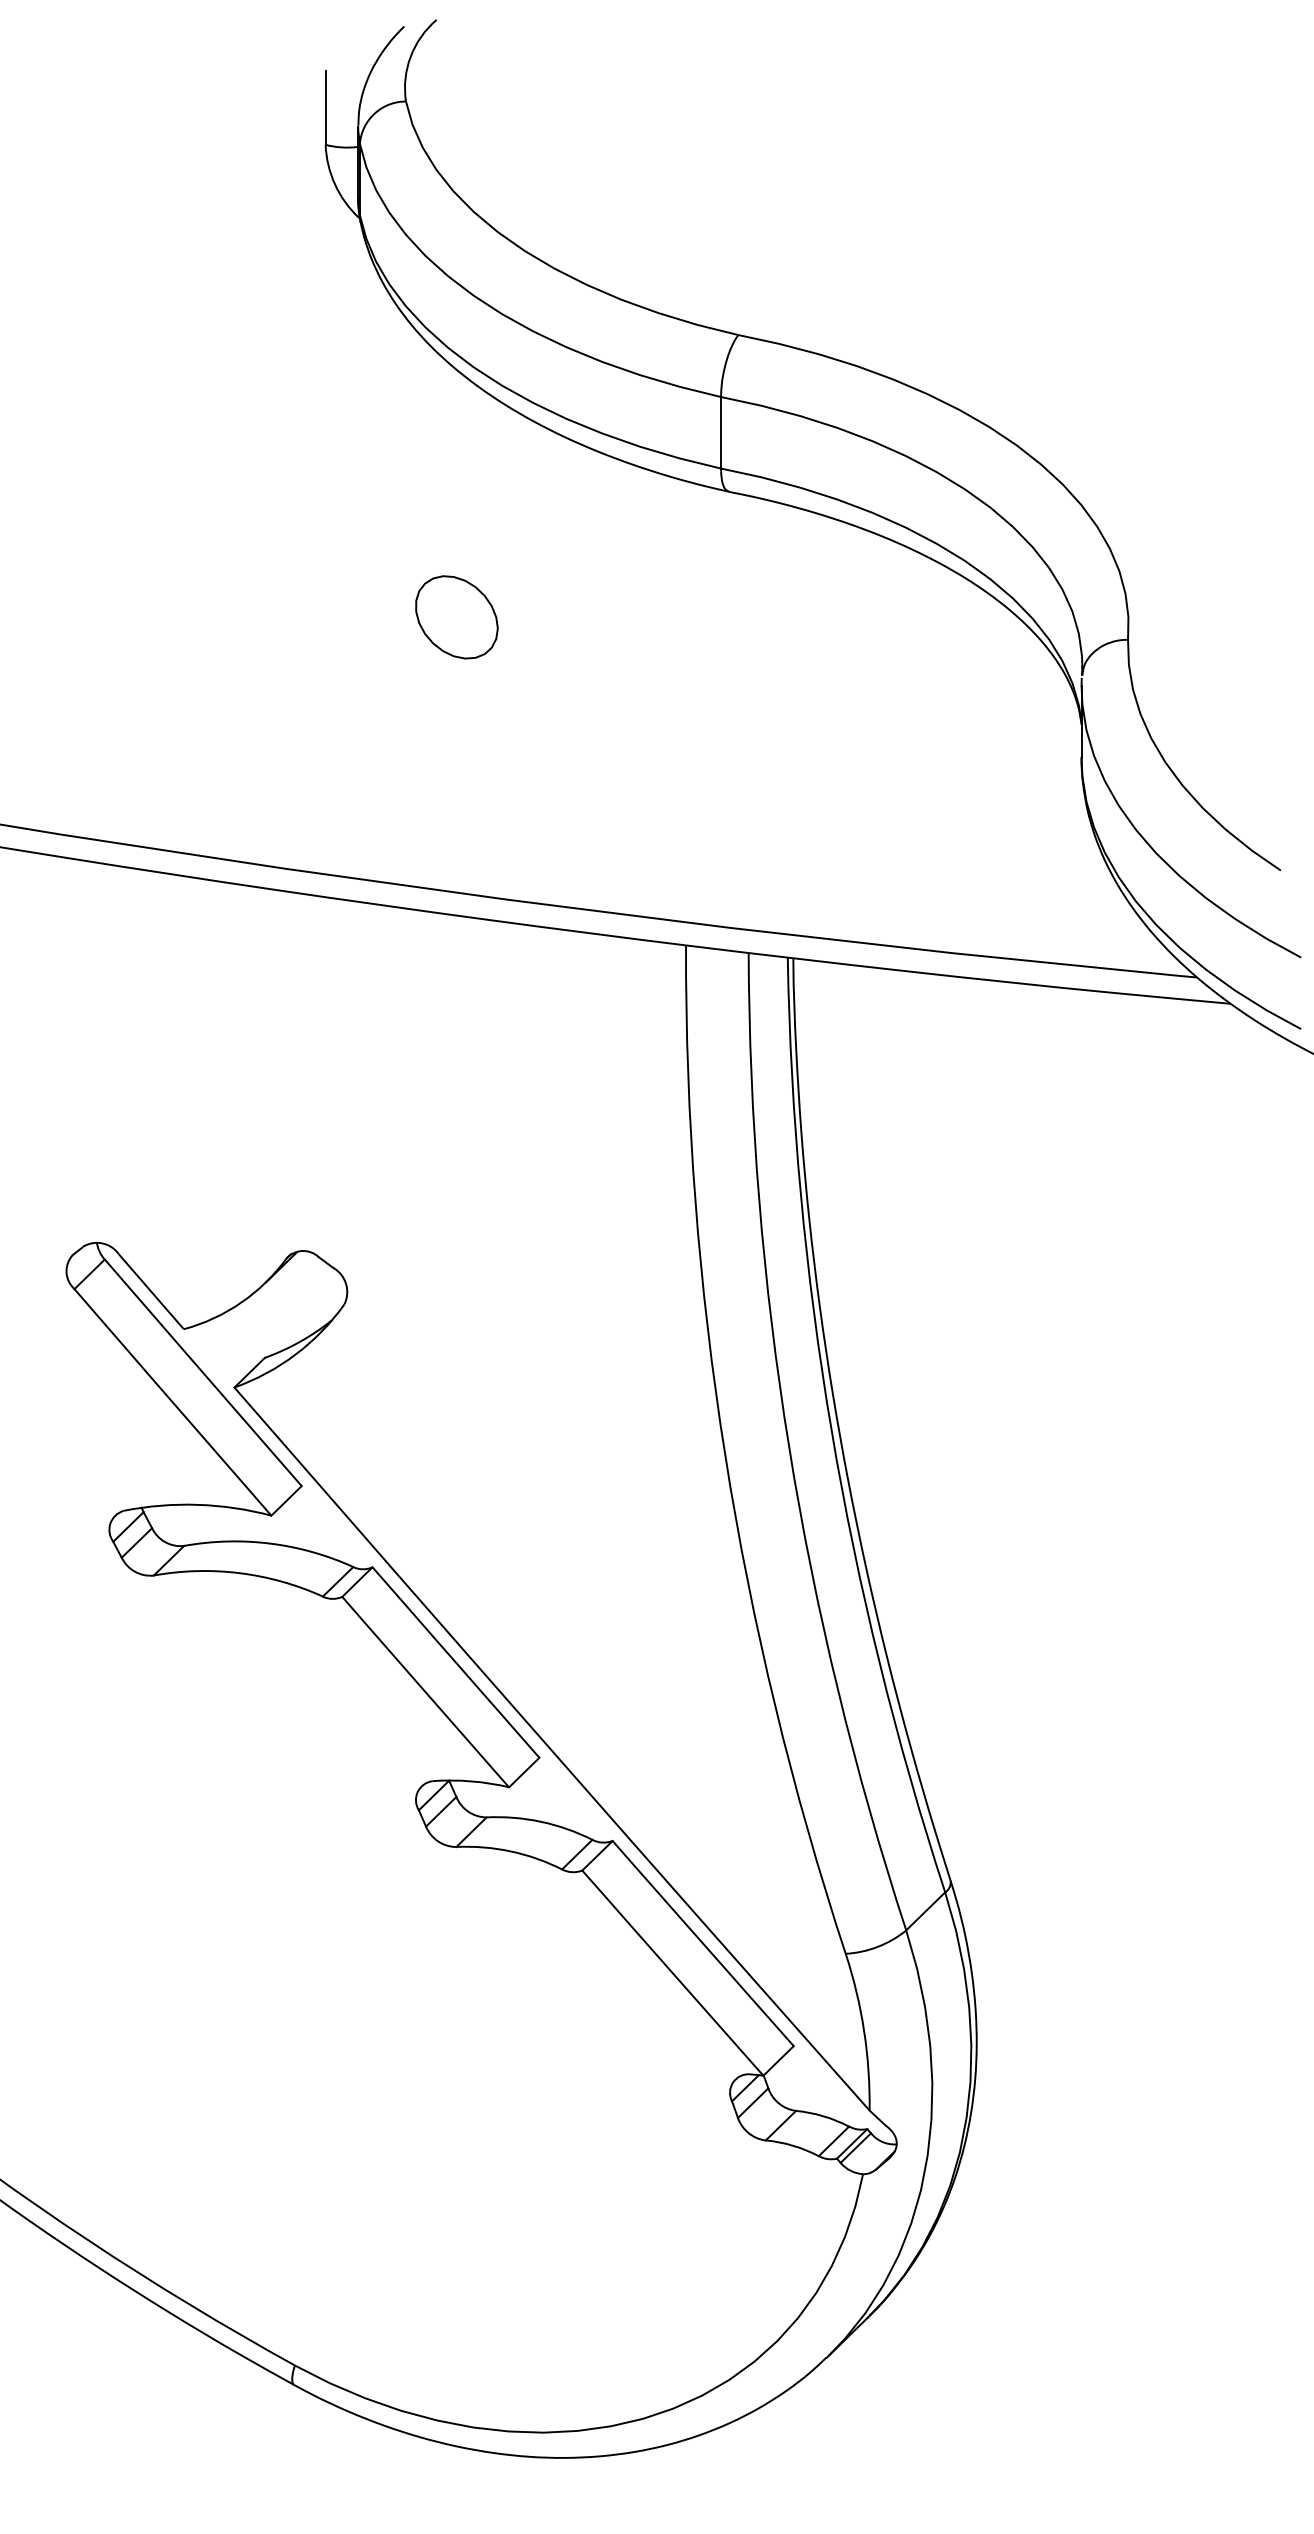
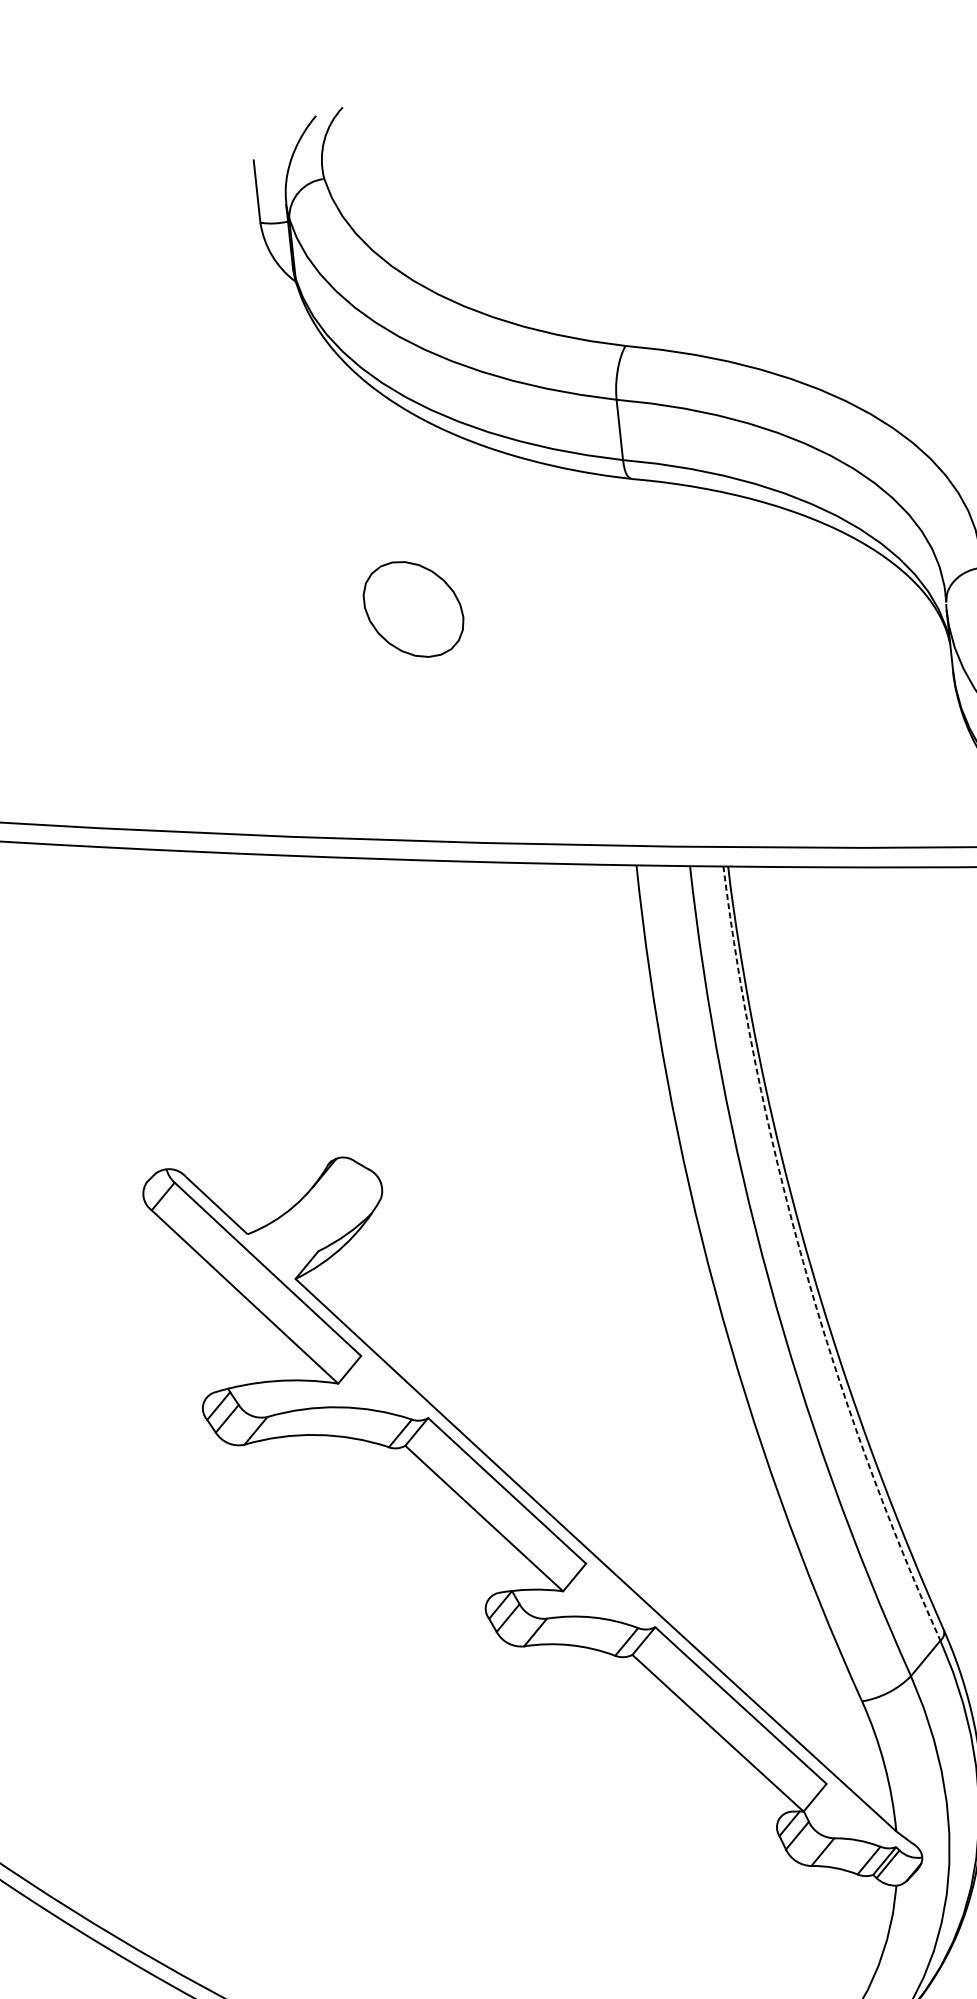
part: (456, 617) -> (413, 609), size x1.4
arc: (831, 1430) -> (802, 1261), solid -> dashed

